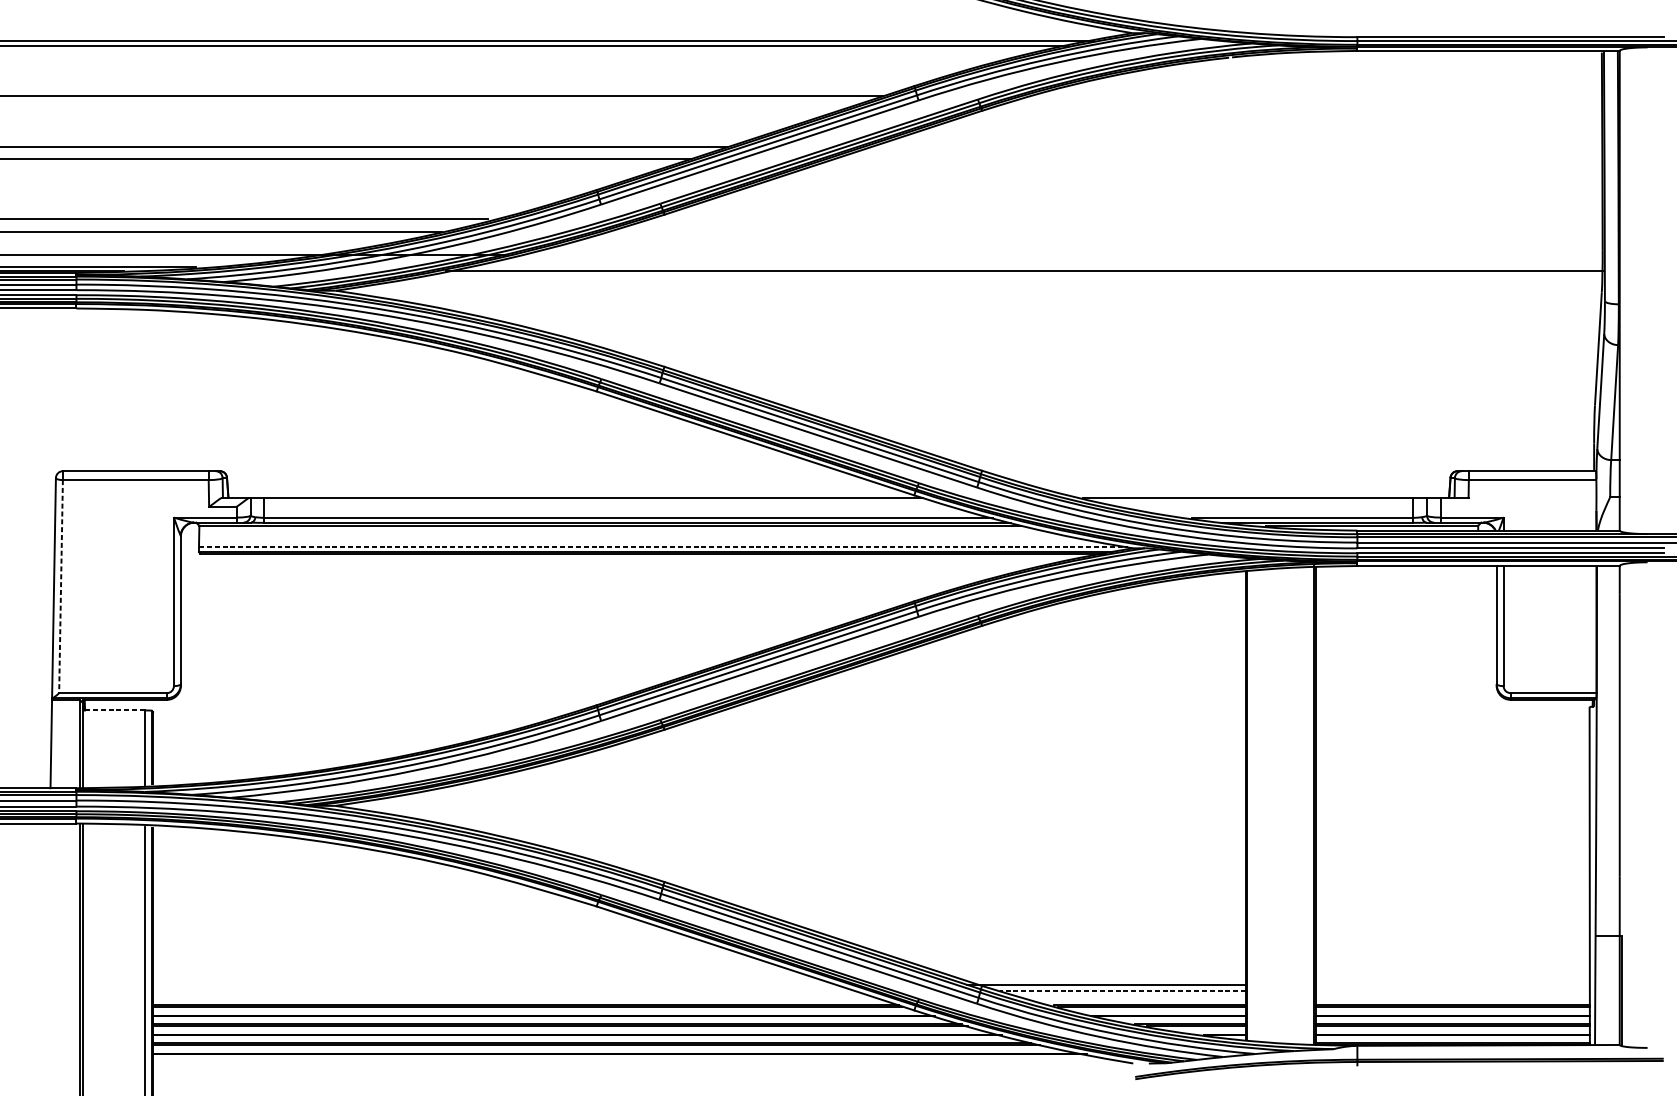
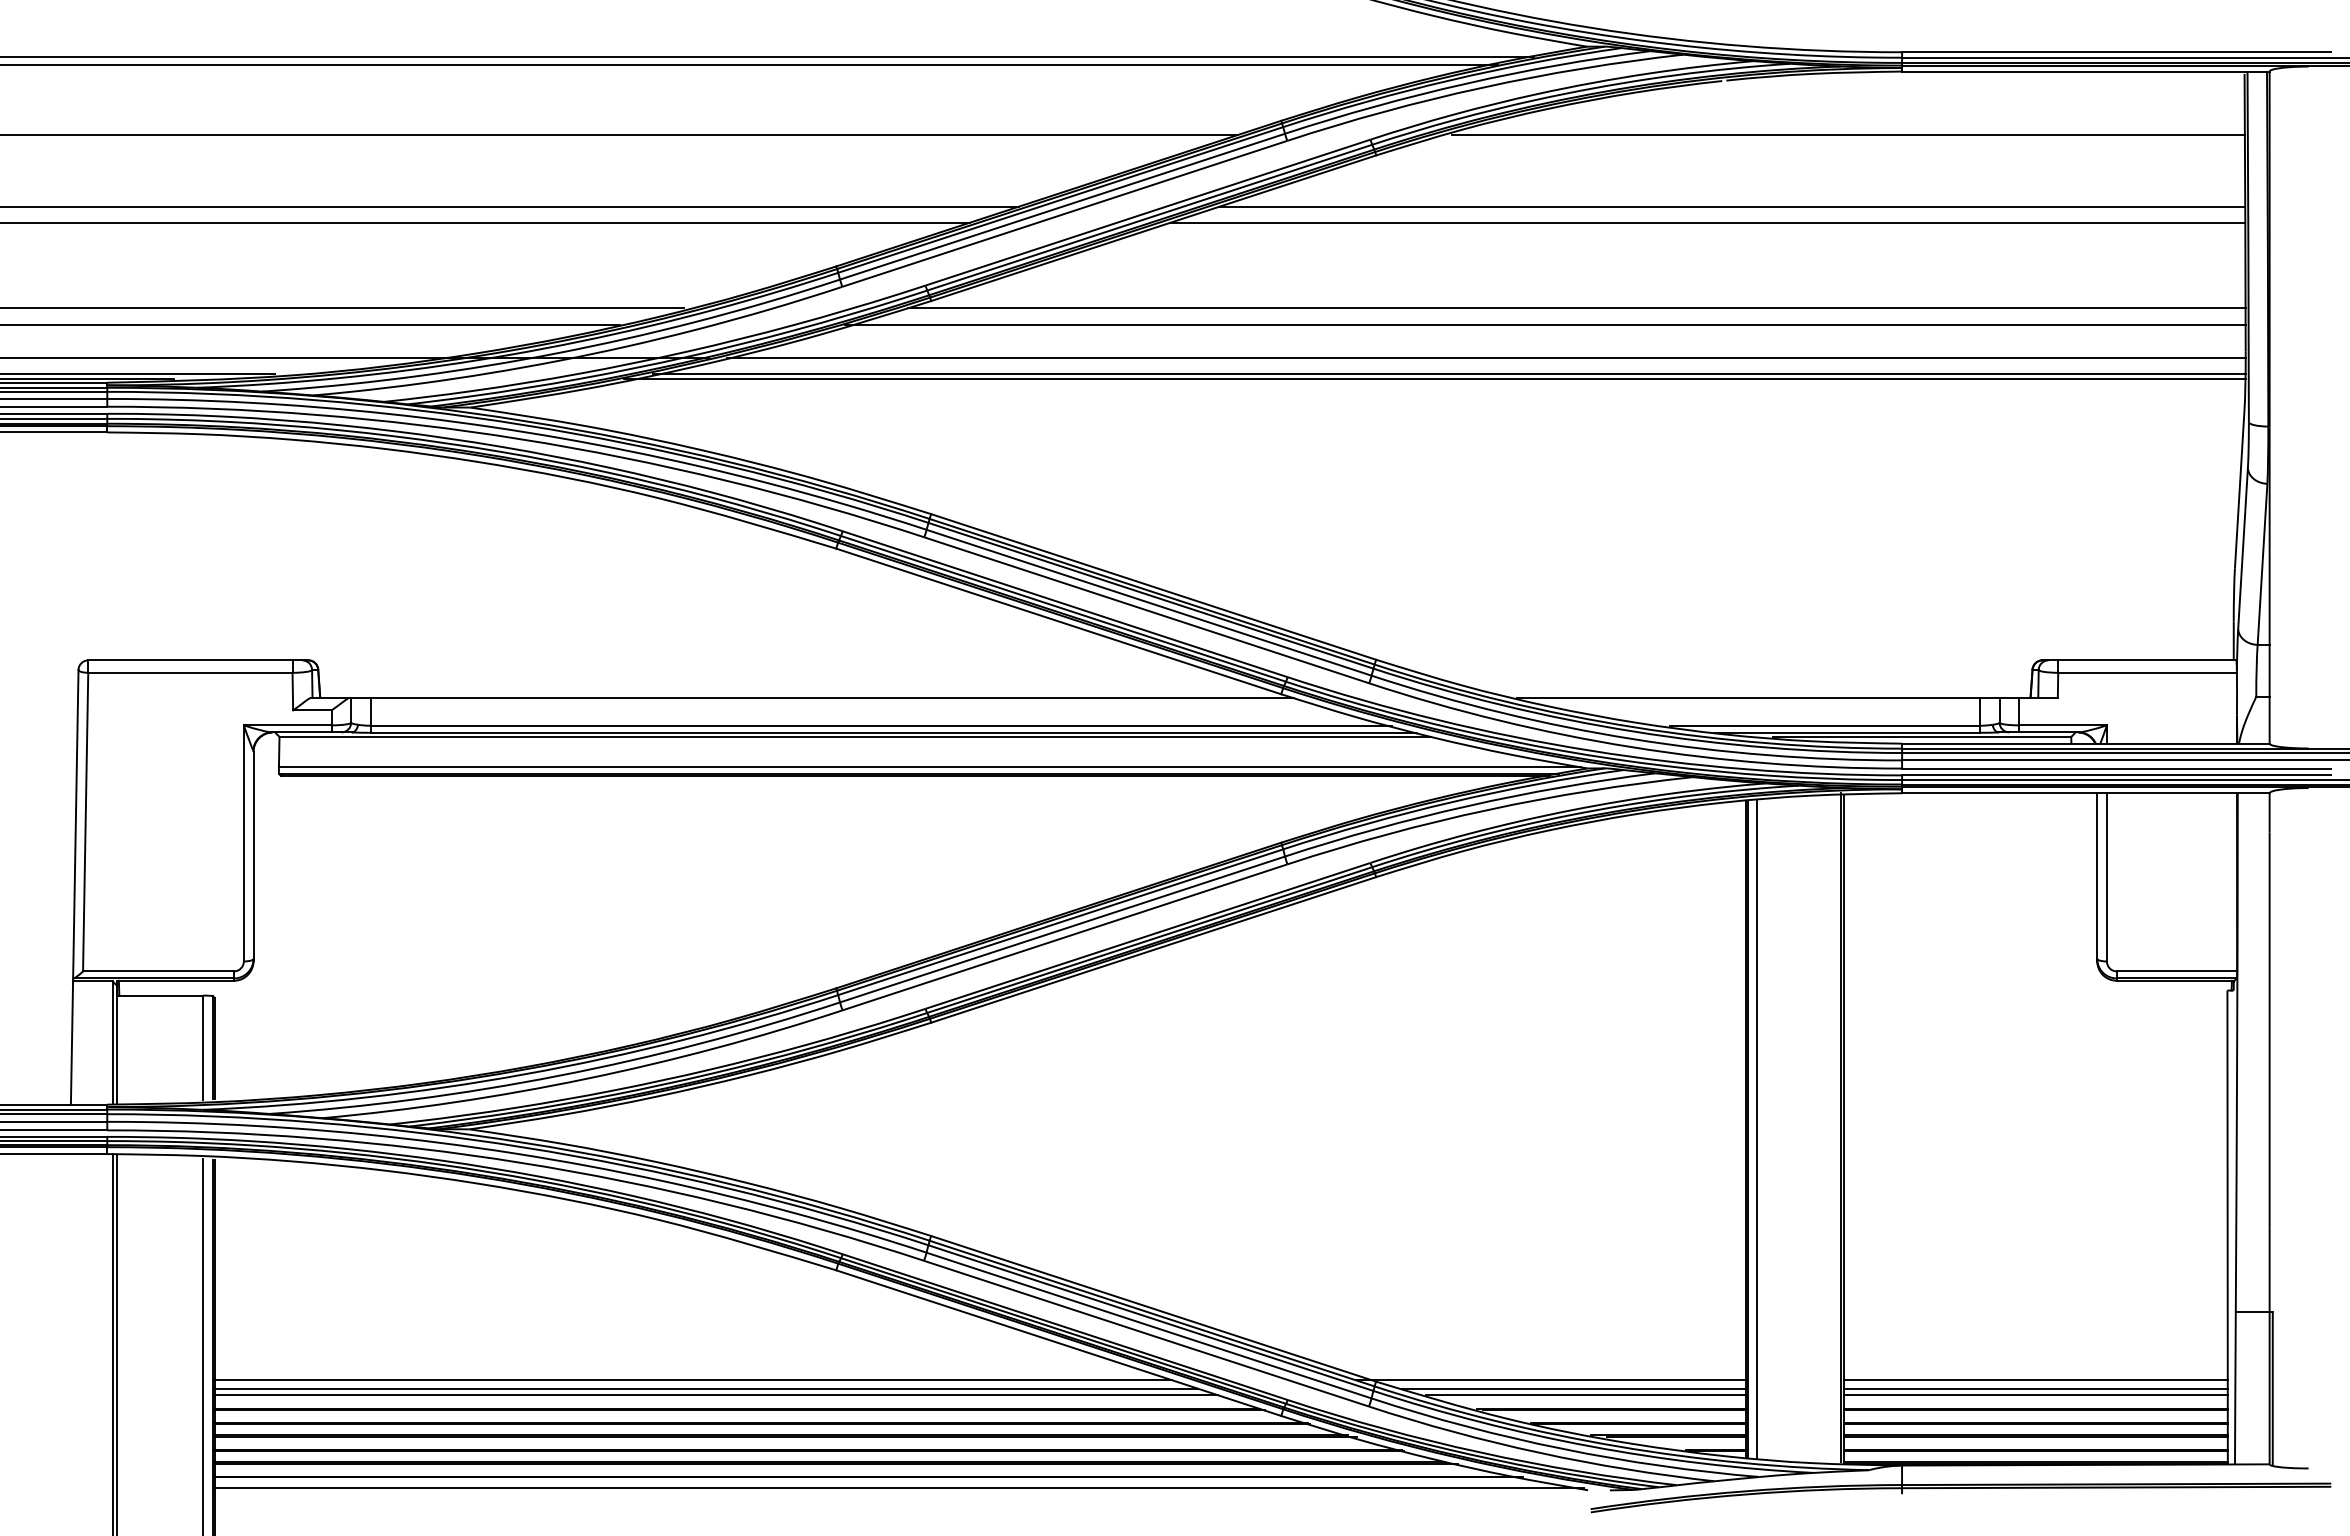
line: (1318, 96) -> (1847, 135), added
line: (1236, 147) -> (1732, 206), added
line: (1218, 158) -> (1707, 222), added
line: (1125, 219) -> (1576, 307), added
line: (1102, 232) -> (1545, 325), added
line: (1060, 255) -> (1485, 358), added
line: (1034, 266) -> (1449, 373), added
line: (663, 547) -> (929, 767), dashed -> solid
line: (60, 586) -> (85, 822), dashed -> solid
line: (113, 710) -> (159, 995), dashed -> solid
line: (1254, 805) -> (1757, 1128), added
line: (494, 985) -> (692, 1380), added
line: (1452, 985) -> (2035, 1380), added
line: (503, 990) -> (705, 1388), added
line: (1122, 990) -> (1573, 1388), dashed -> solid
line: (1452, 990) -> (2035, 1388), added
line: (510, 995) -> (715, 1395), added
line: (1132, 995) -> (1586, 1395), added
line: (1452, 995) -> (2035, 1395), added
line: (641, 1061) -> (899, 1487), added

